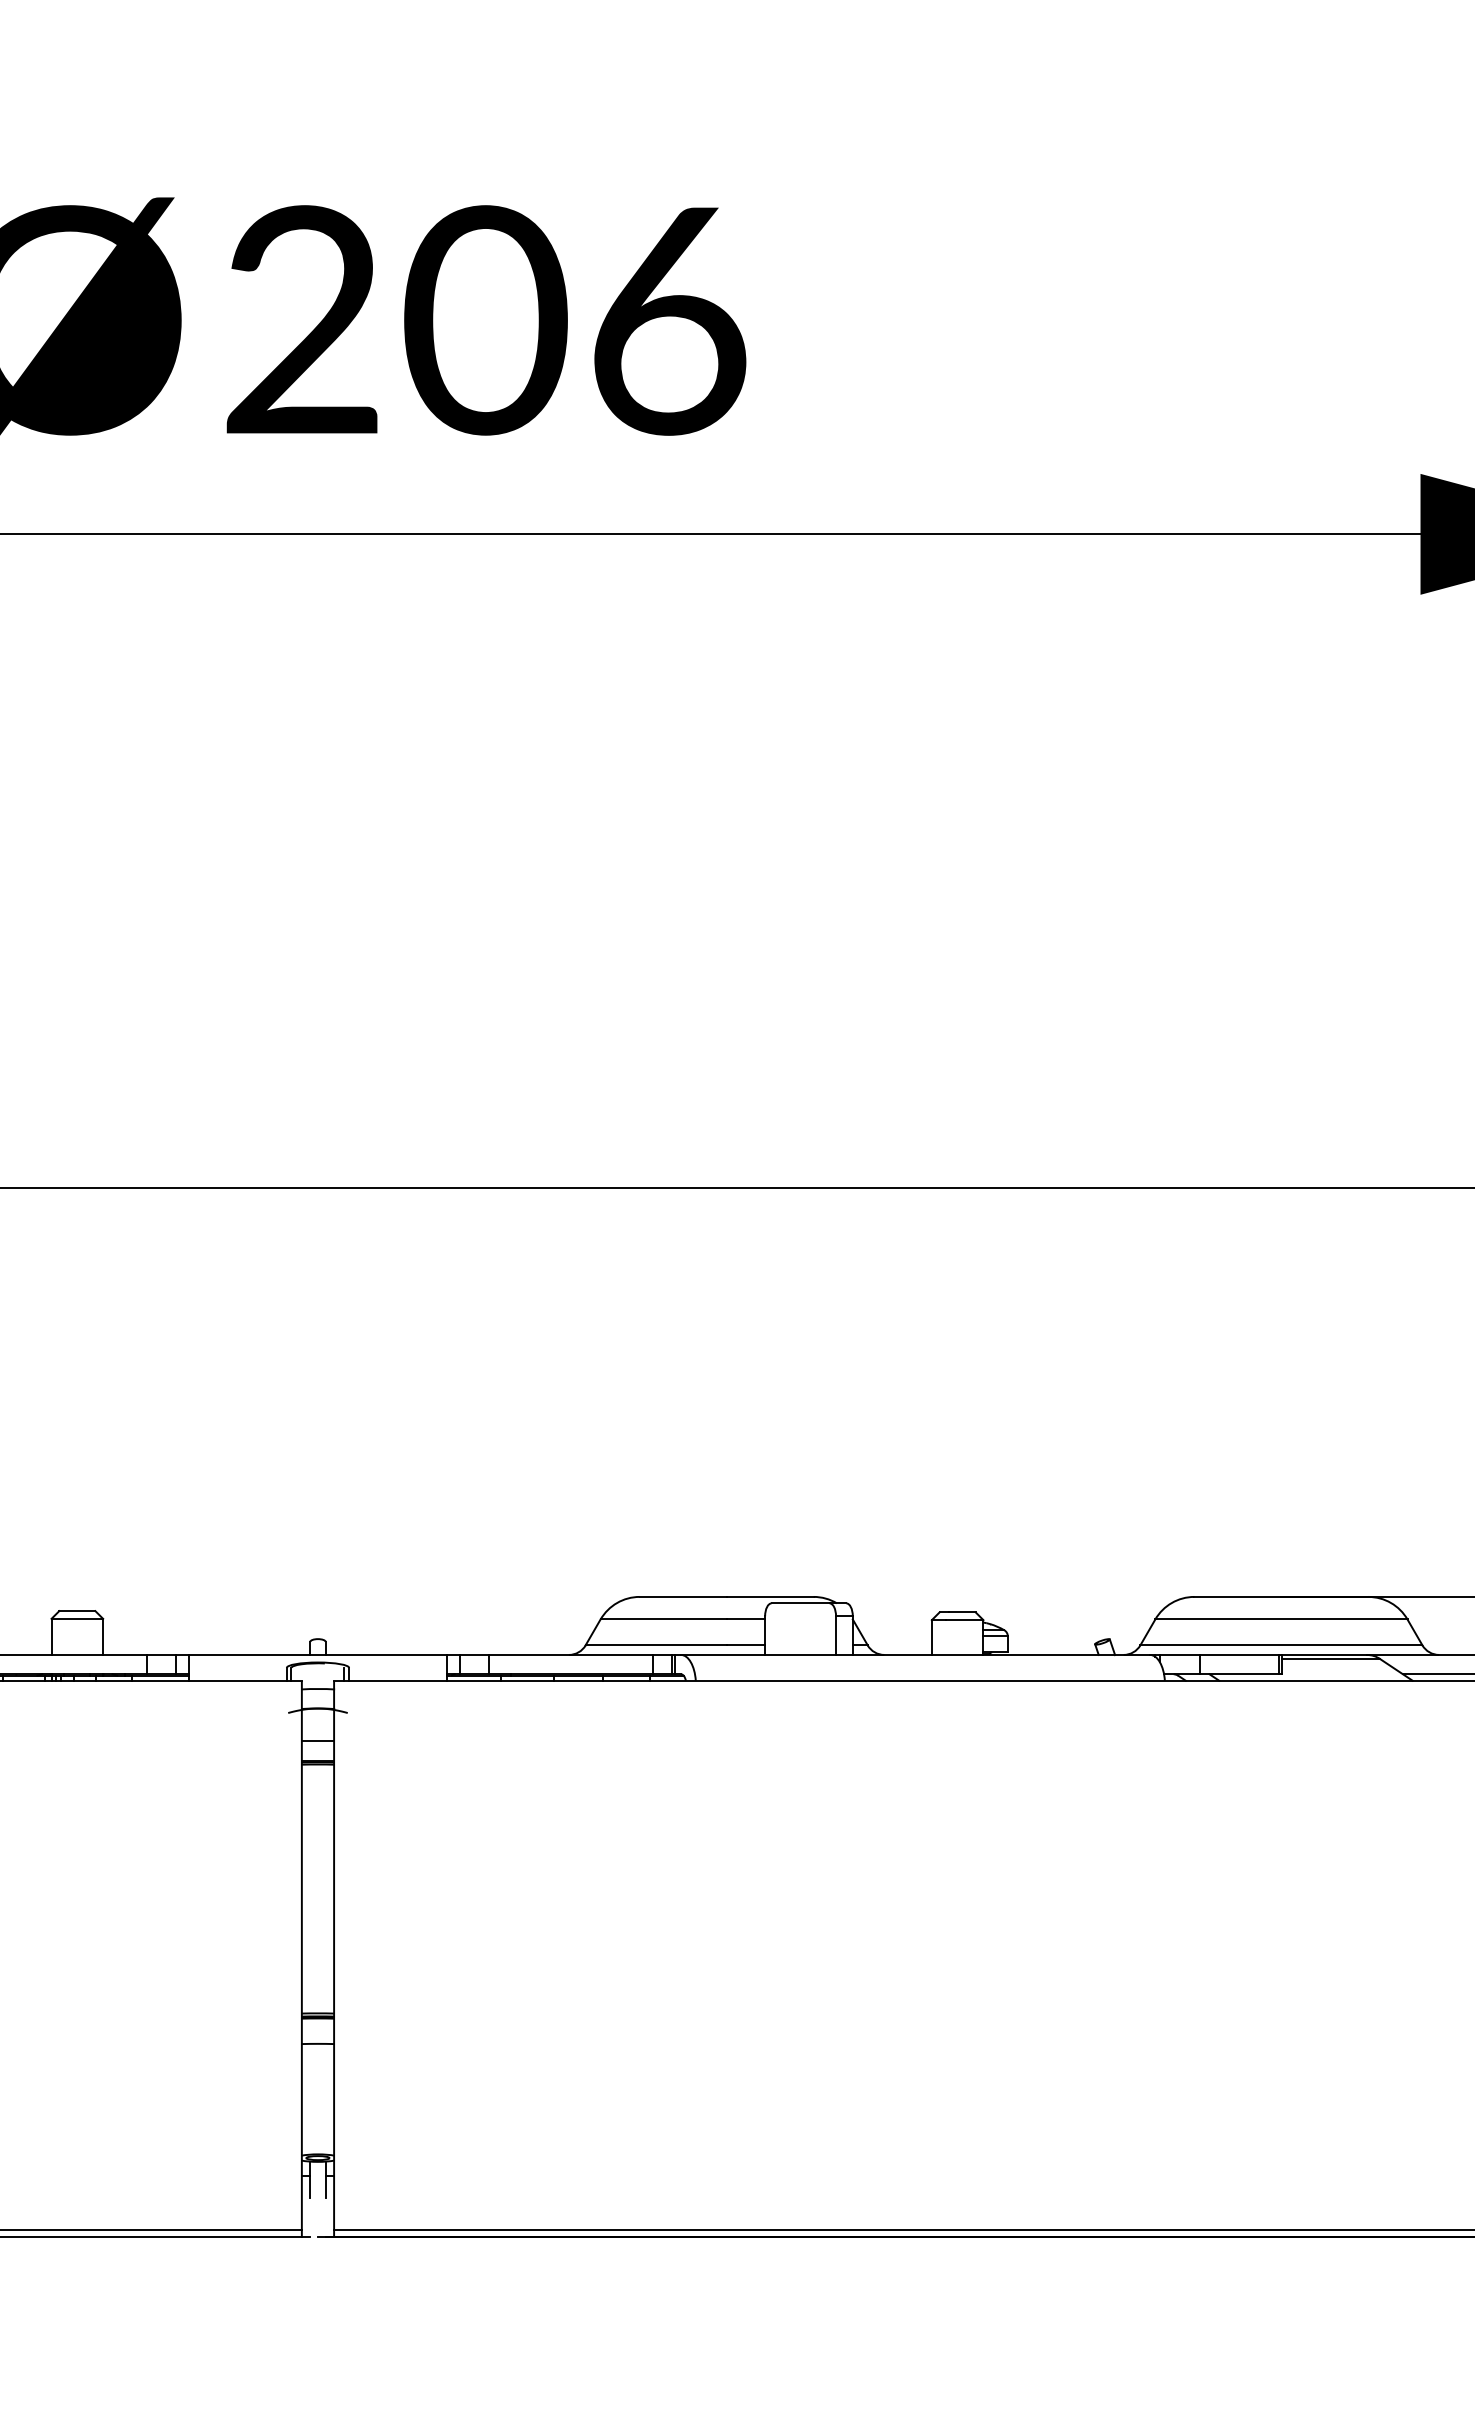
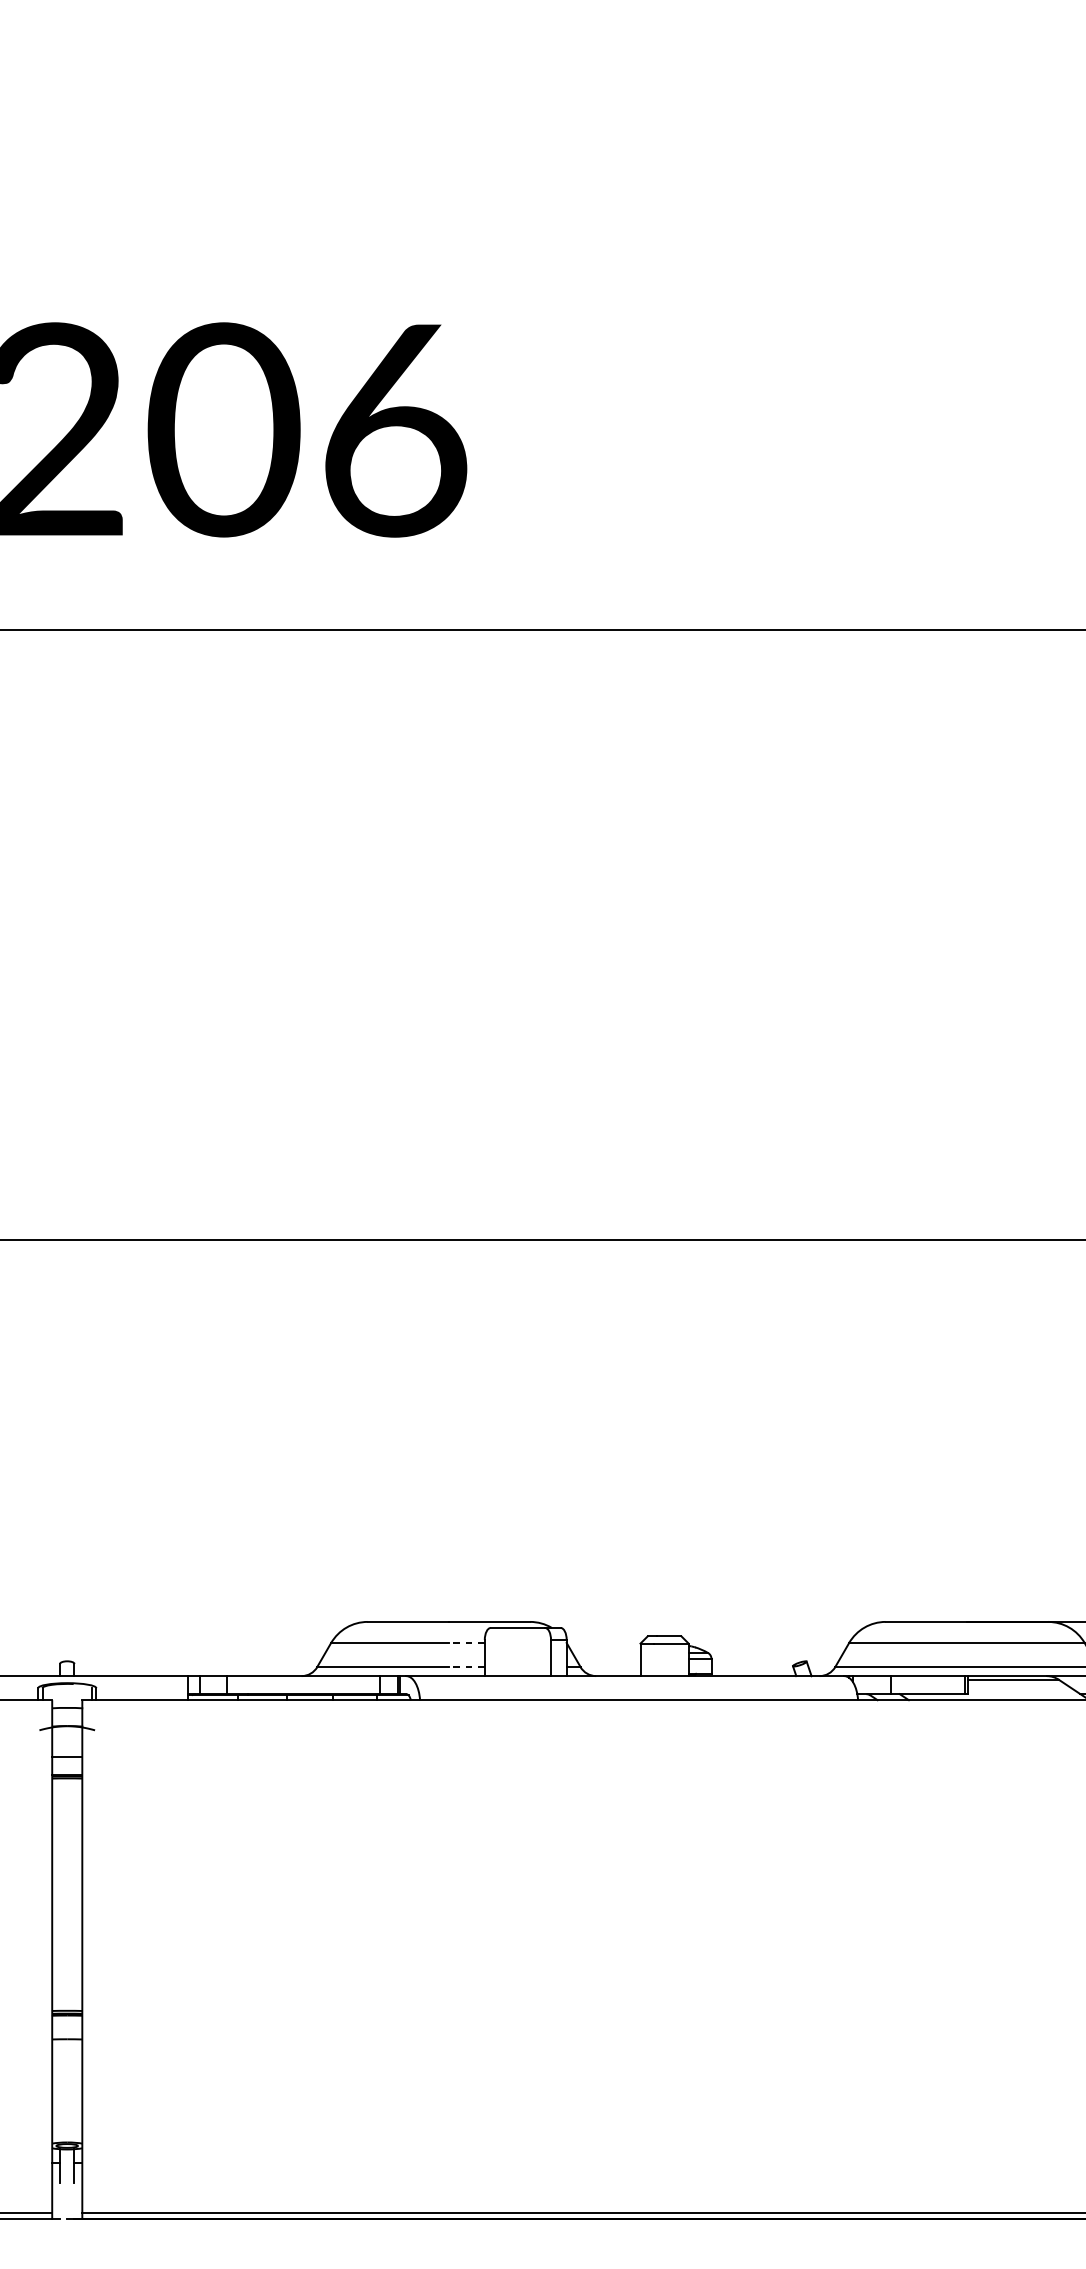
line: (745, 1619) -> (466, 1643), solid -> dashed
line: (745, 1645) -> (466, 1667), solid -> dashed

